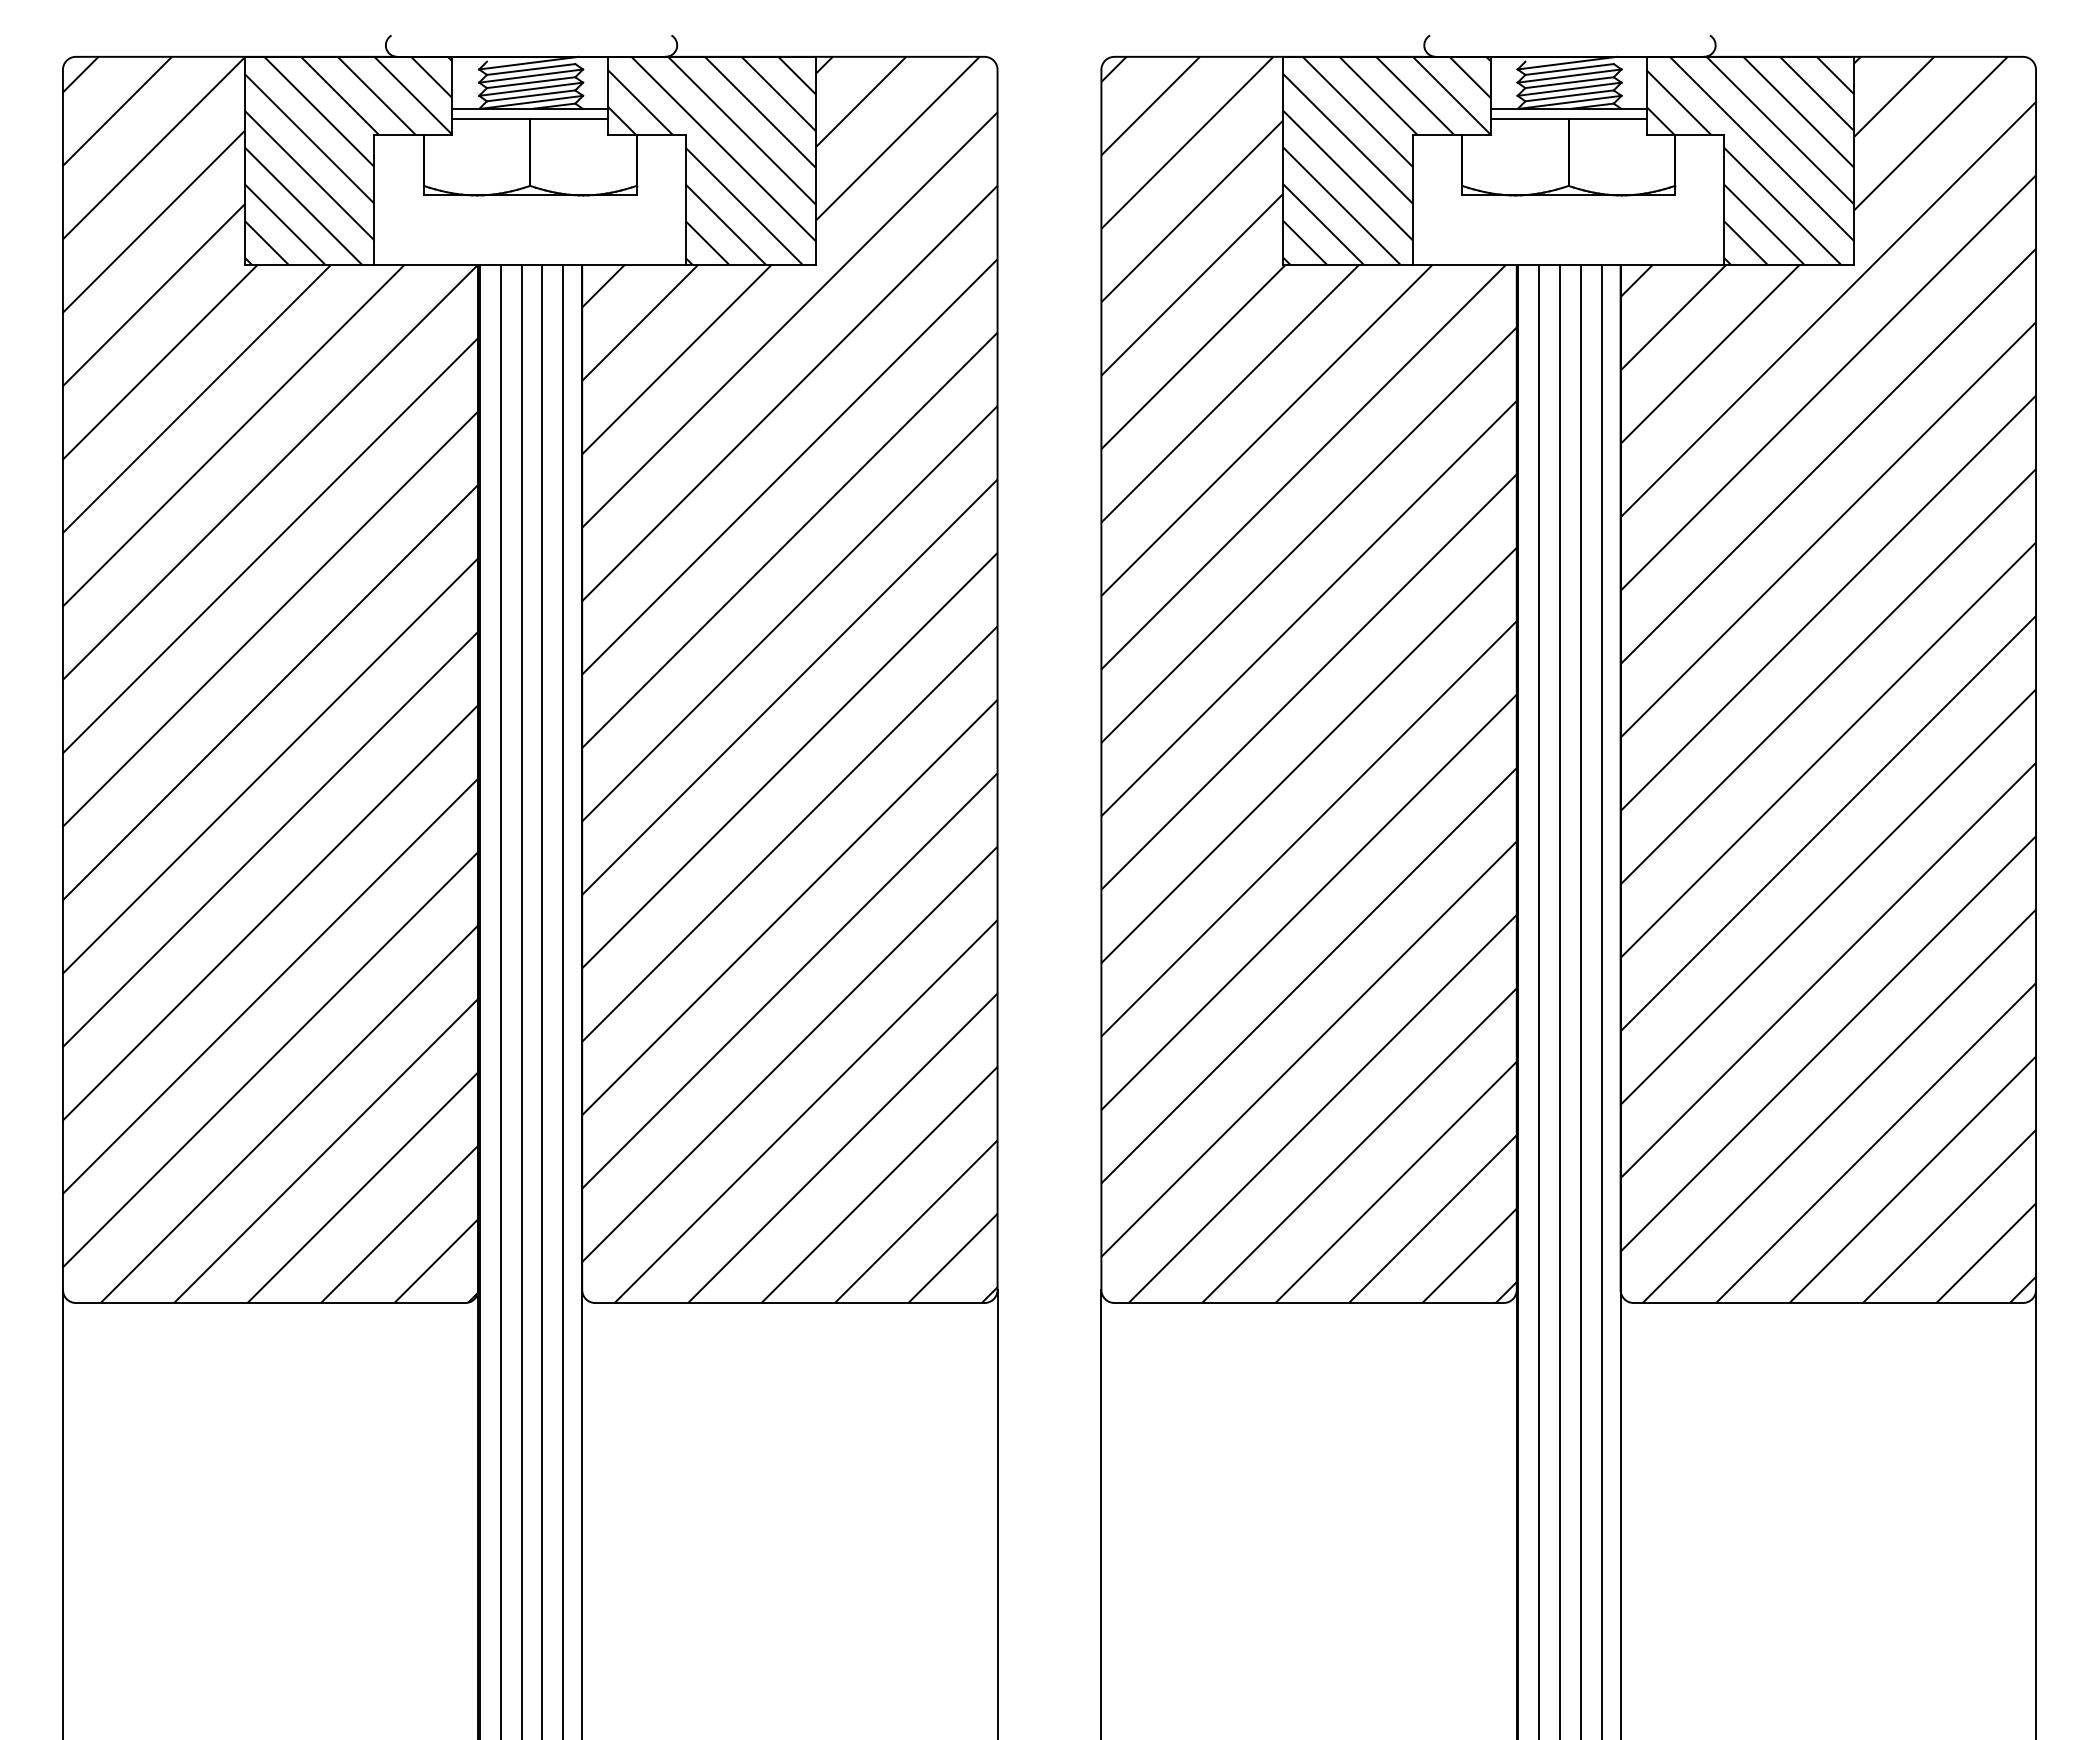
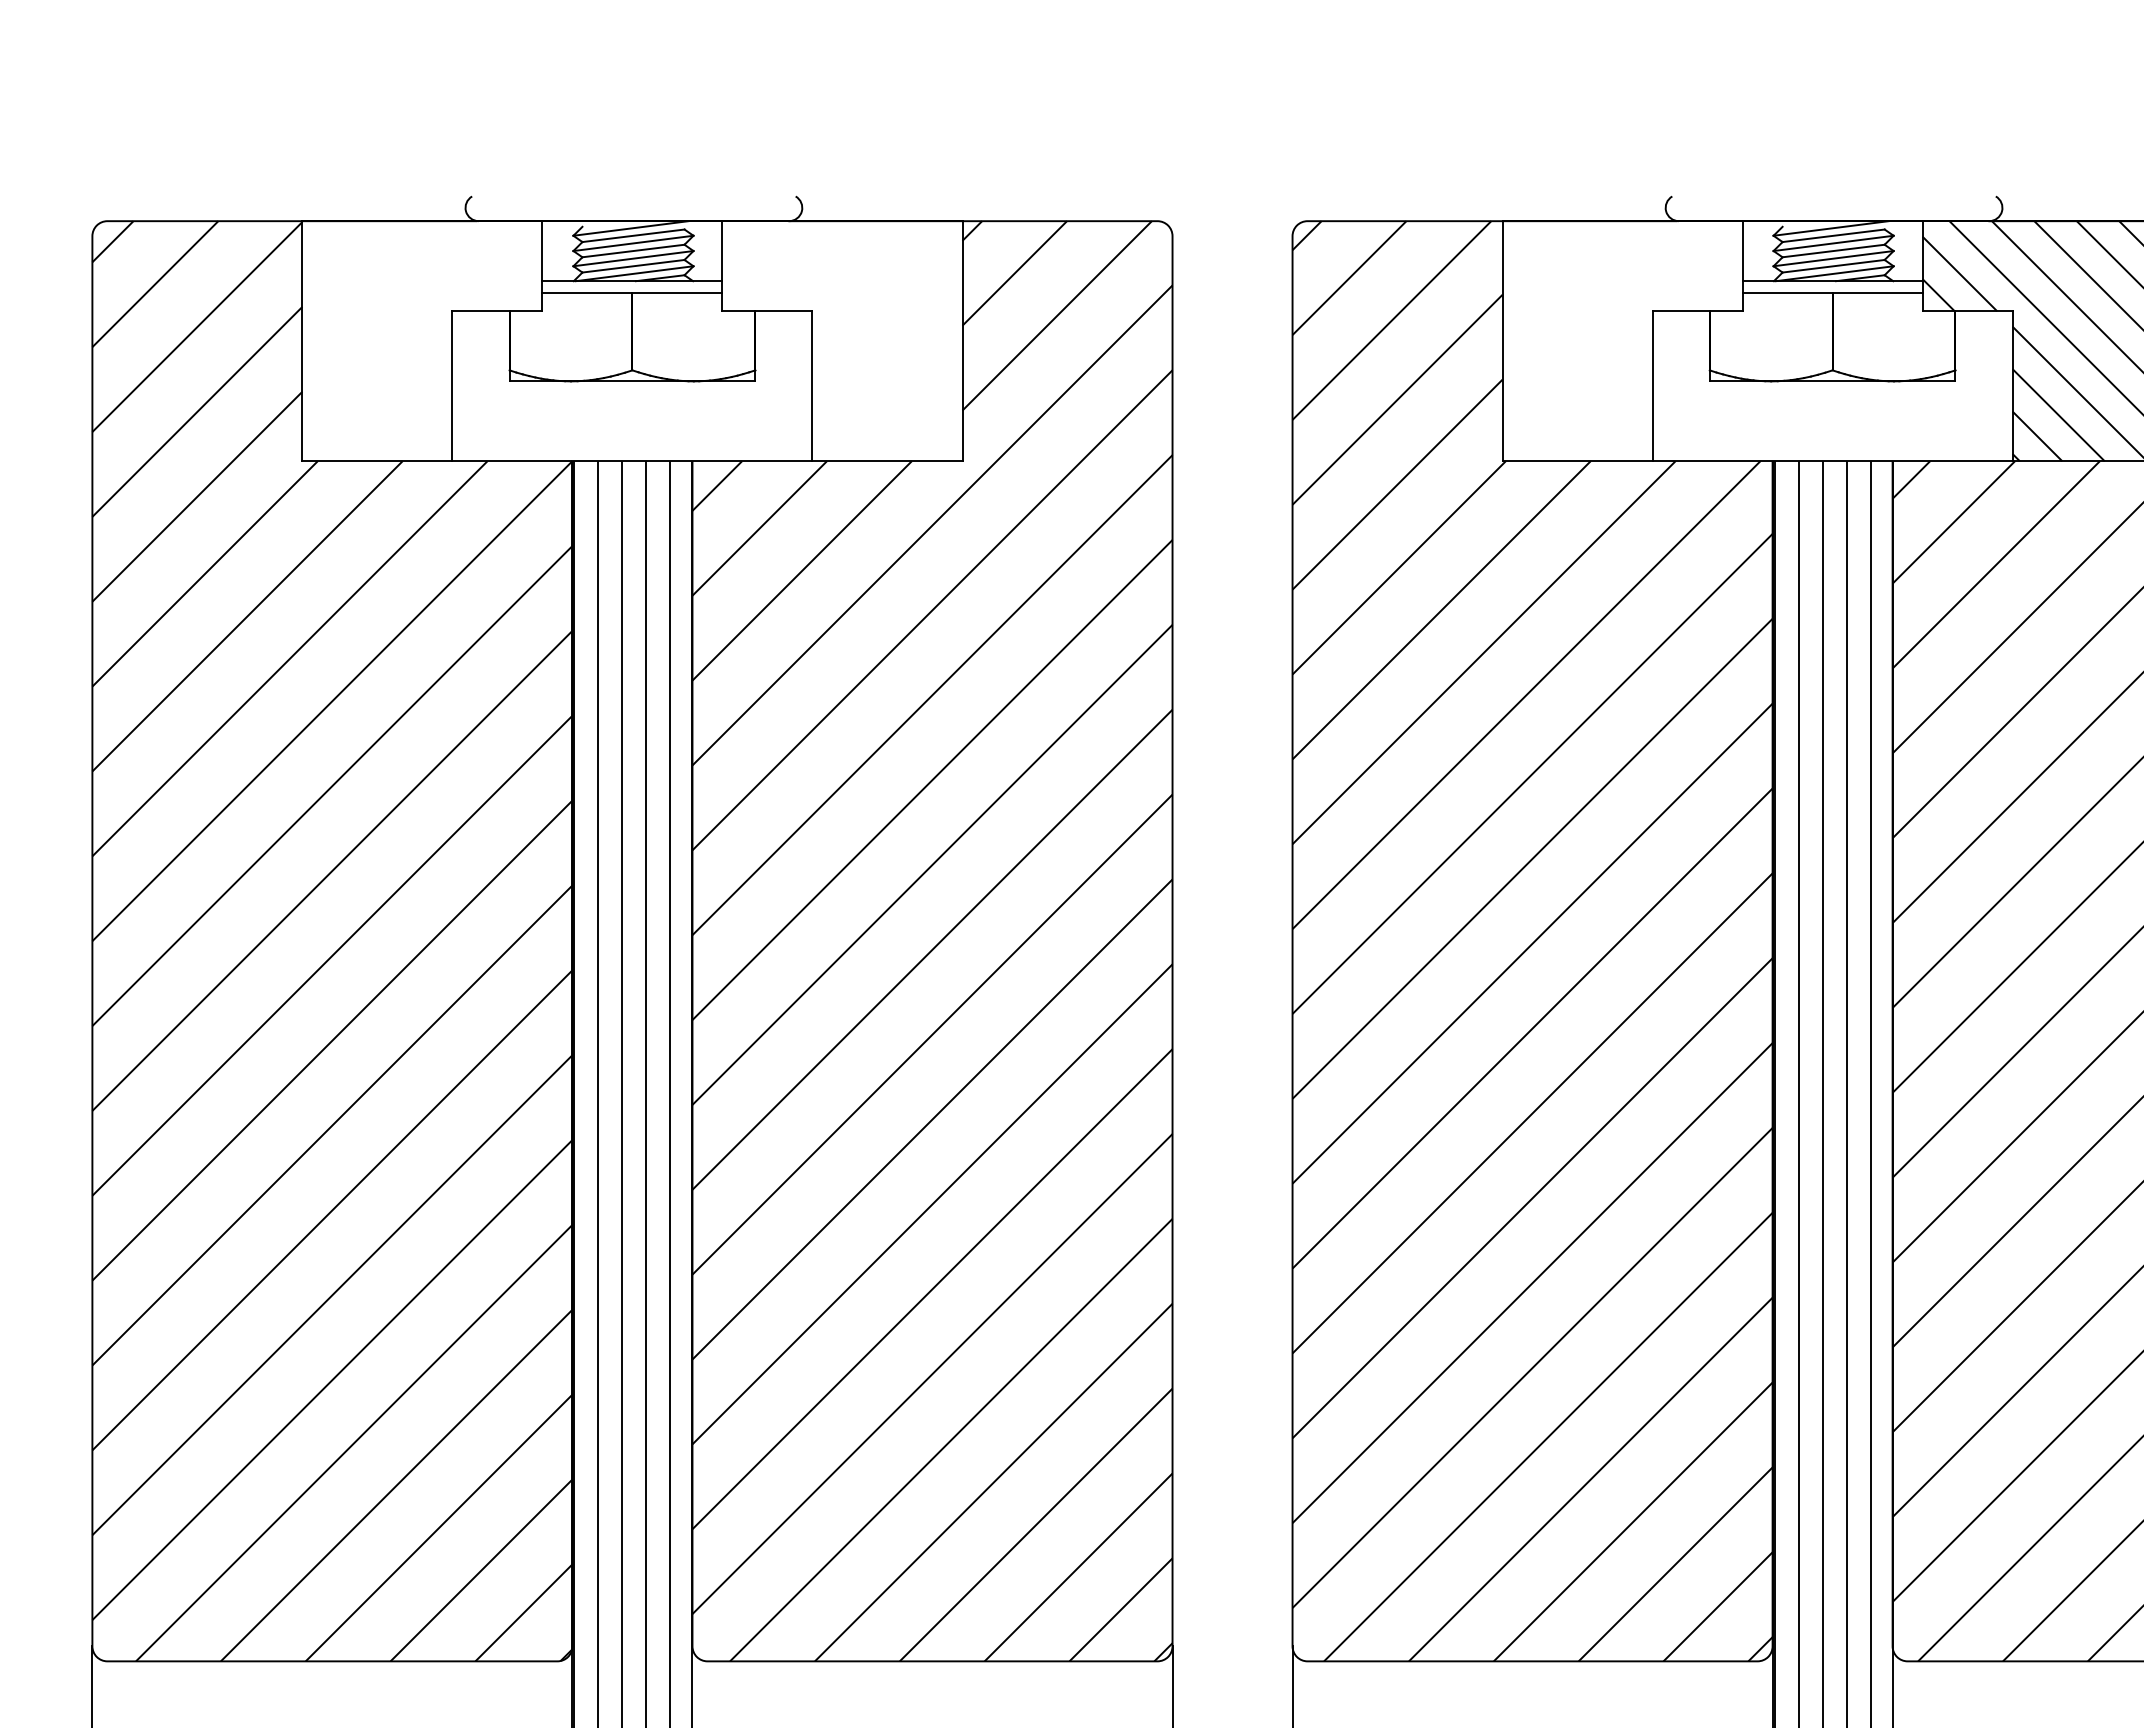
hatch: (348, 160) -> (422, 340), removed
hatch: (711, 160) -> (841, 340), removed
hatch: (1386, 160) -> (1622, 340), removed

